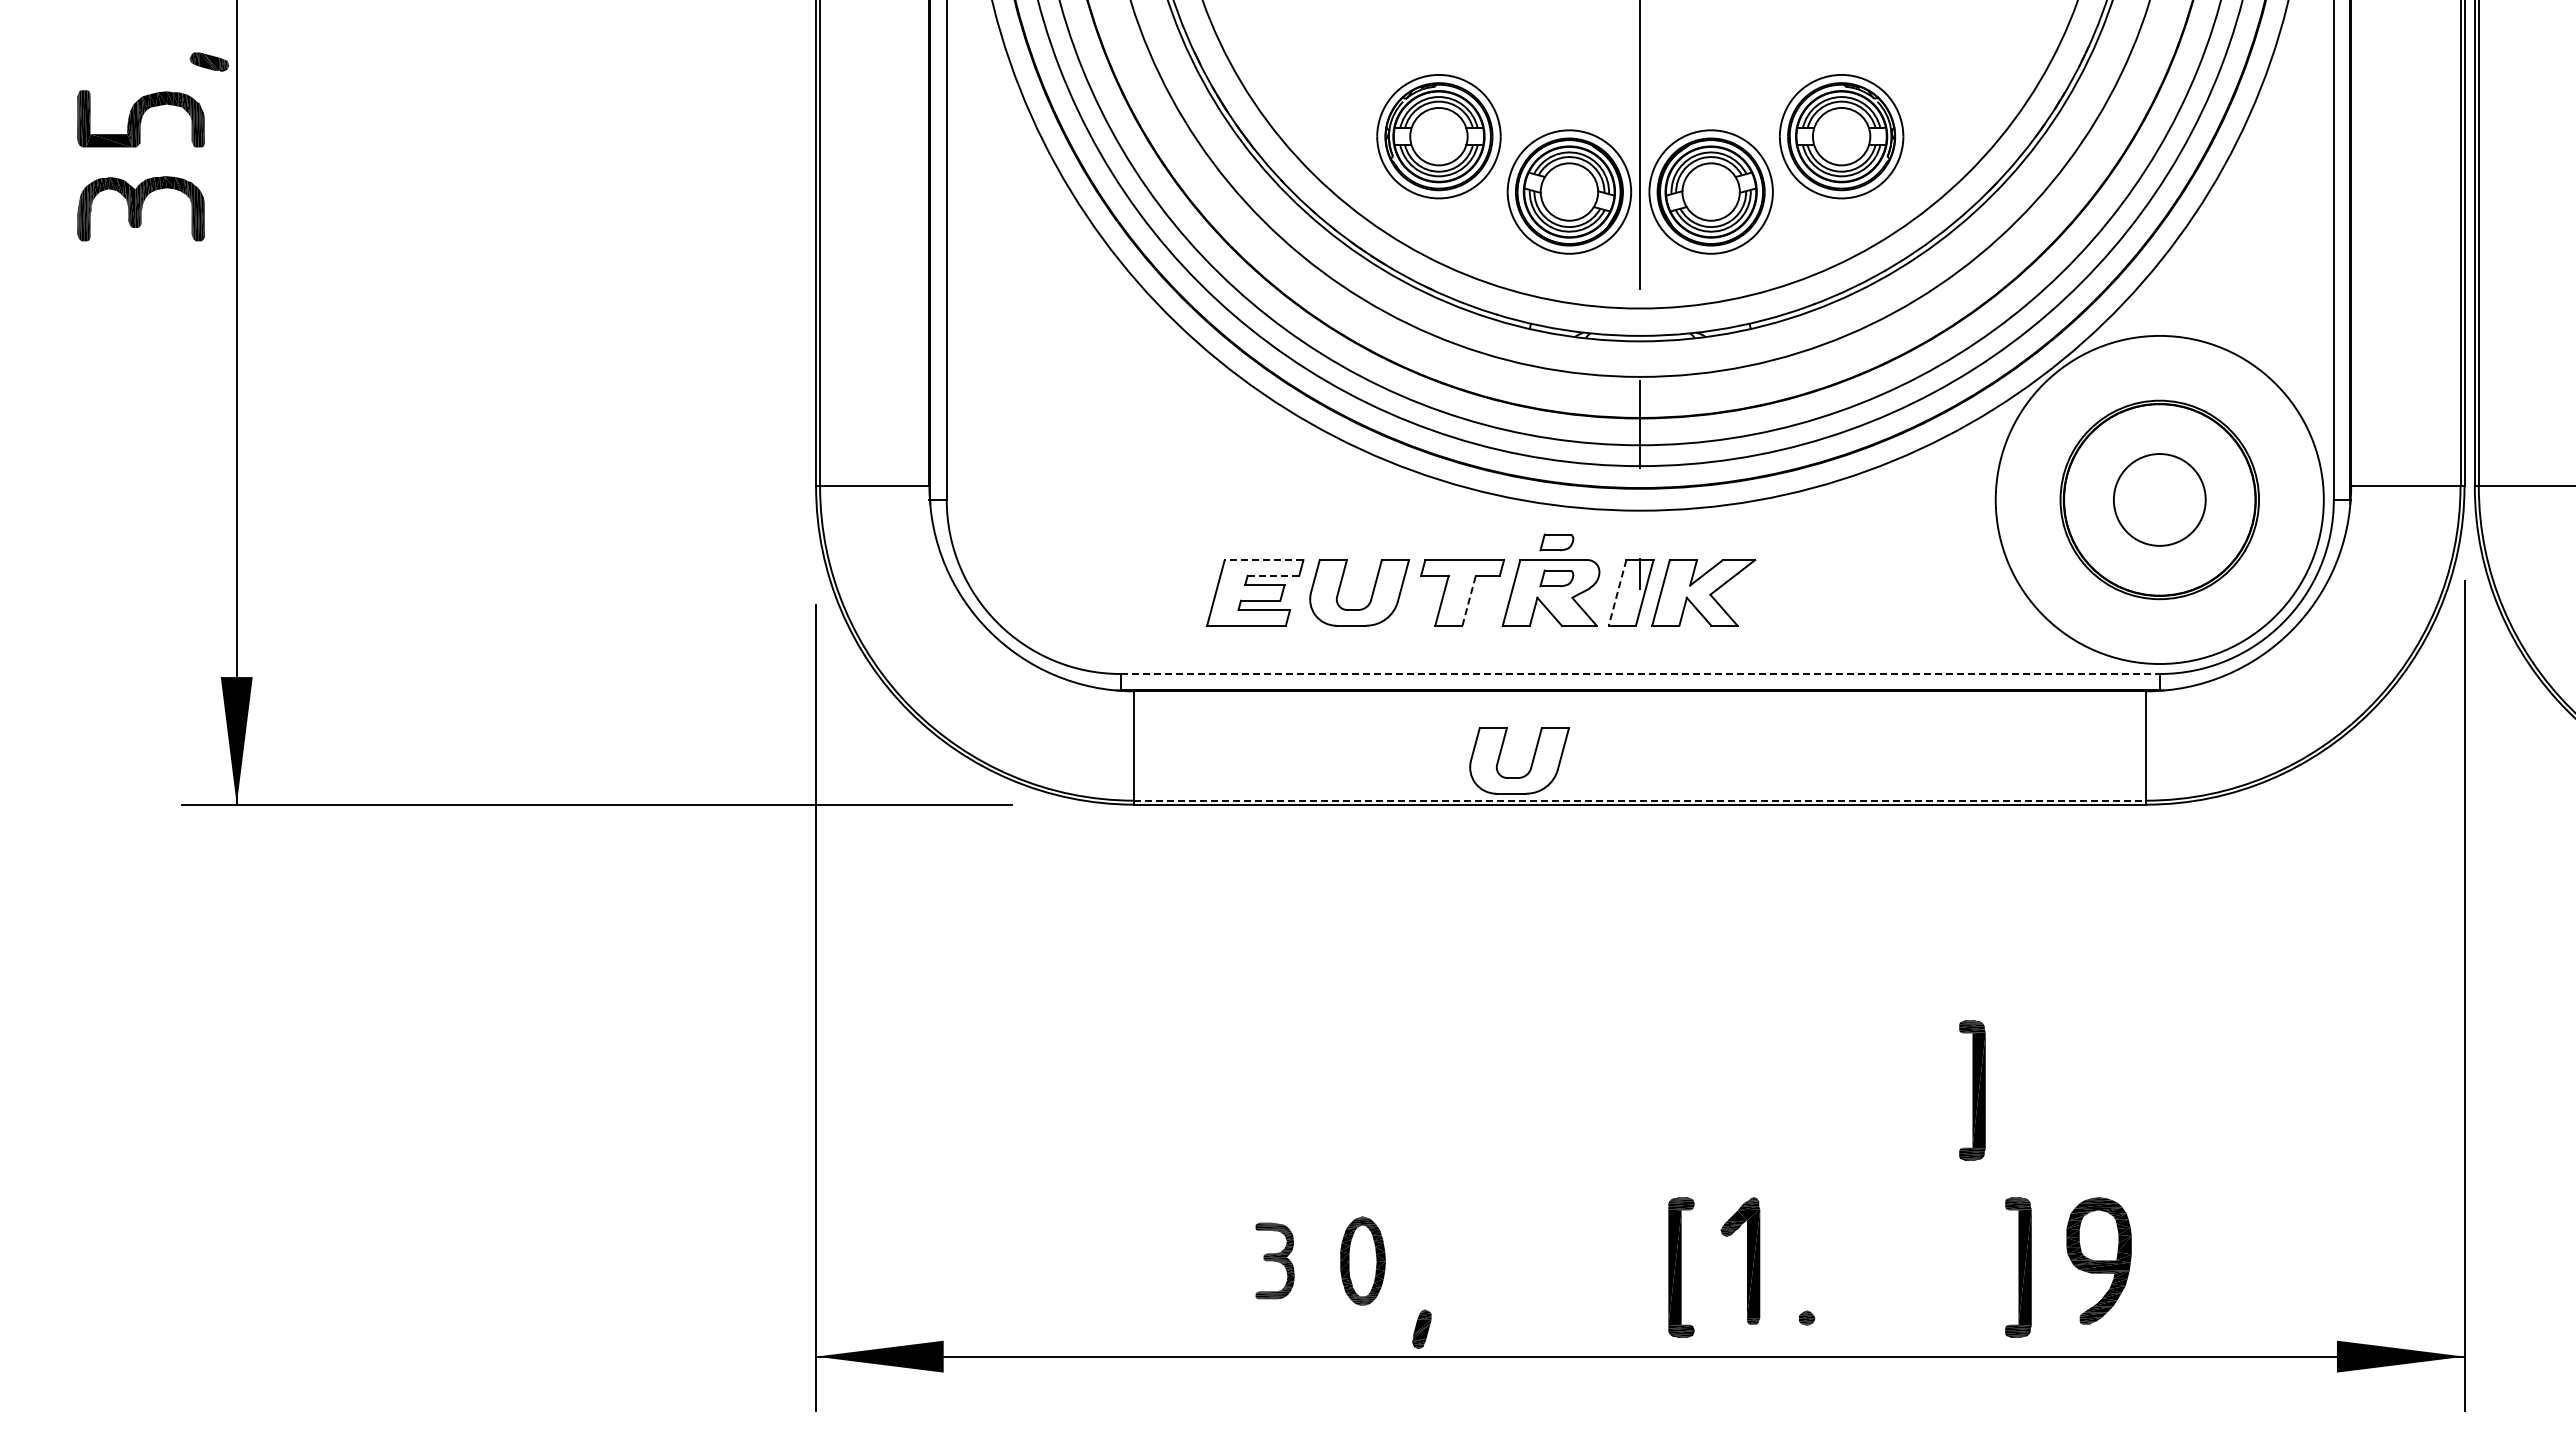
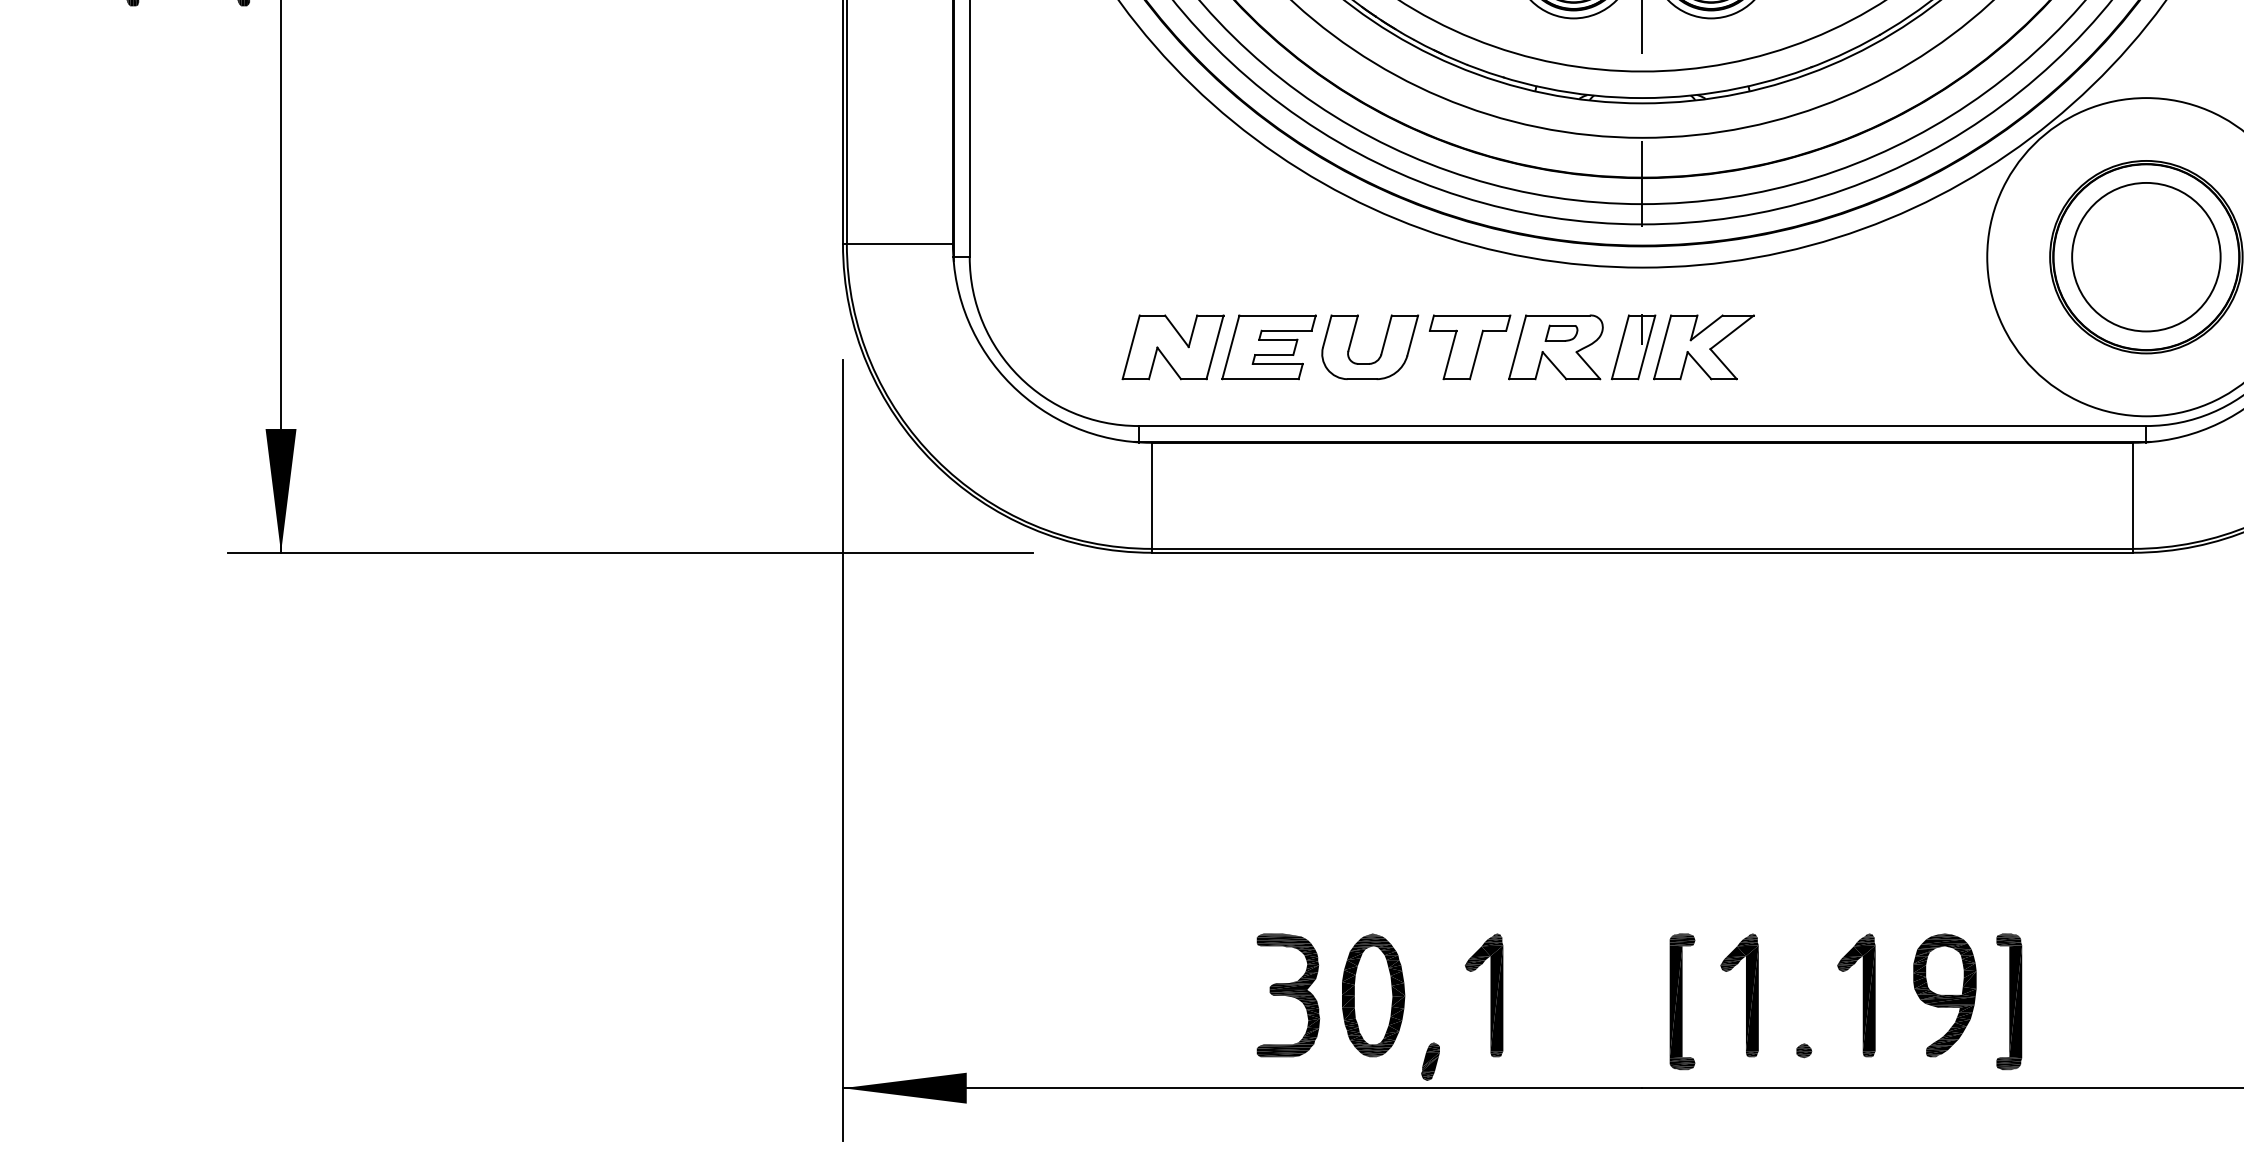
circle: (2159, 499) -> (2146, 256), size x1.67
part: (1556, 542) -> (1561, 298), removed
line: (1263, 560) -> (1276, 315), dashed -> solid
line: (1273, 575) -> (1286, 330), dashed -> solid
part: (1156, 592) -> (1173, 346), added
line: (1617, 592) -> (1620, 346), dashed -> solid
line: (1469, 600) -> (1476, 354), dashed -> solid
line: (1640, 674) -> (1642, 426), dashed -> solid
part: (1530, 765) -> (1535, 514), removed
line: (1640, 800) -> (1642, 548), dashed -> solid
part: (1972, 1090) -> (1964, 830), removed
part: (1274, 1260) -> (1287, 994), size x1.67
part: (1362, 1260) -> (1373, 994), size x1.43
part: (1483, 1260) -> (1490, 994), added
part: (1867, 1260) -> (1862, 994), added
part: (2098, 1260) -> (1944, 994), moved

